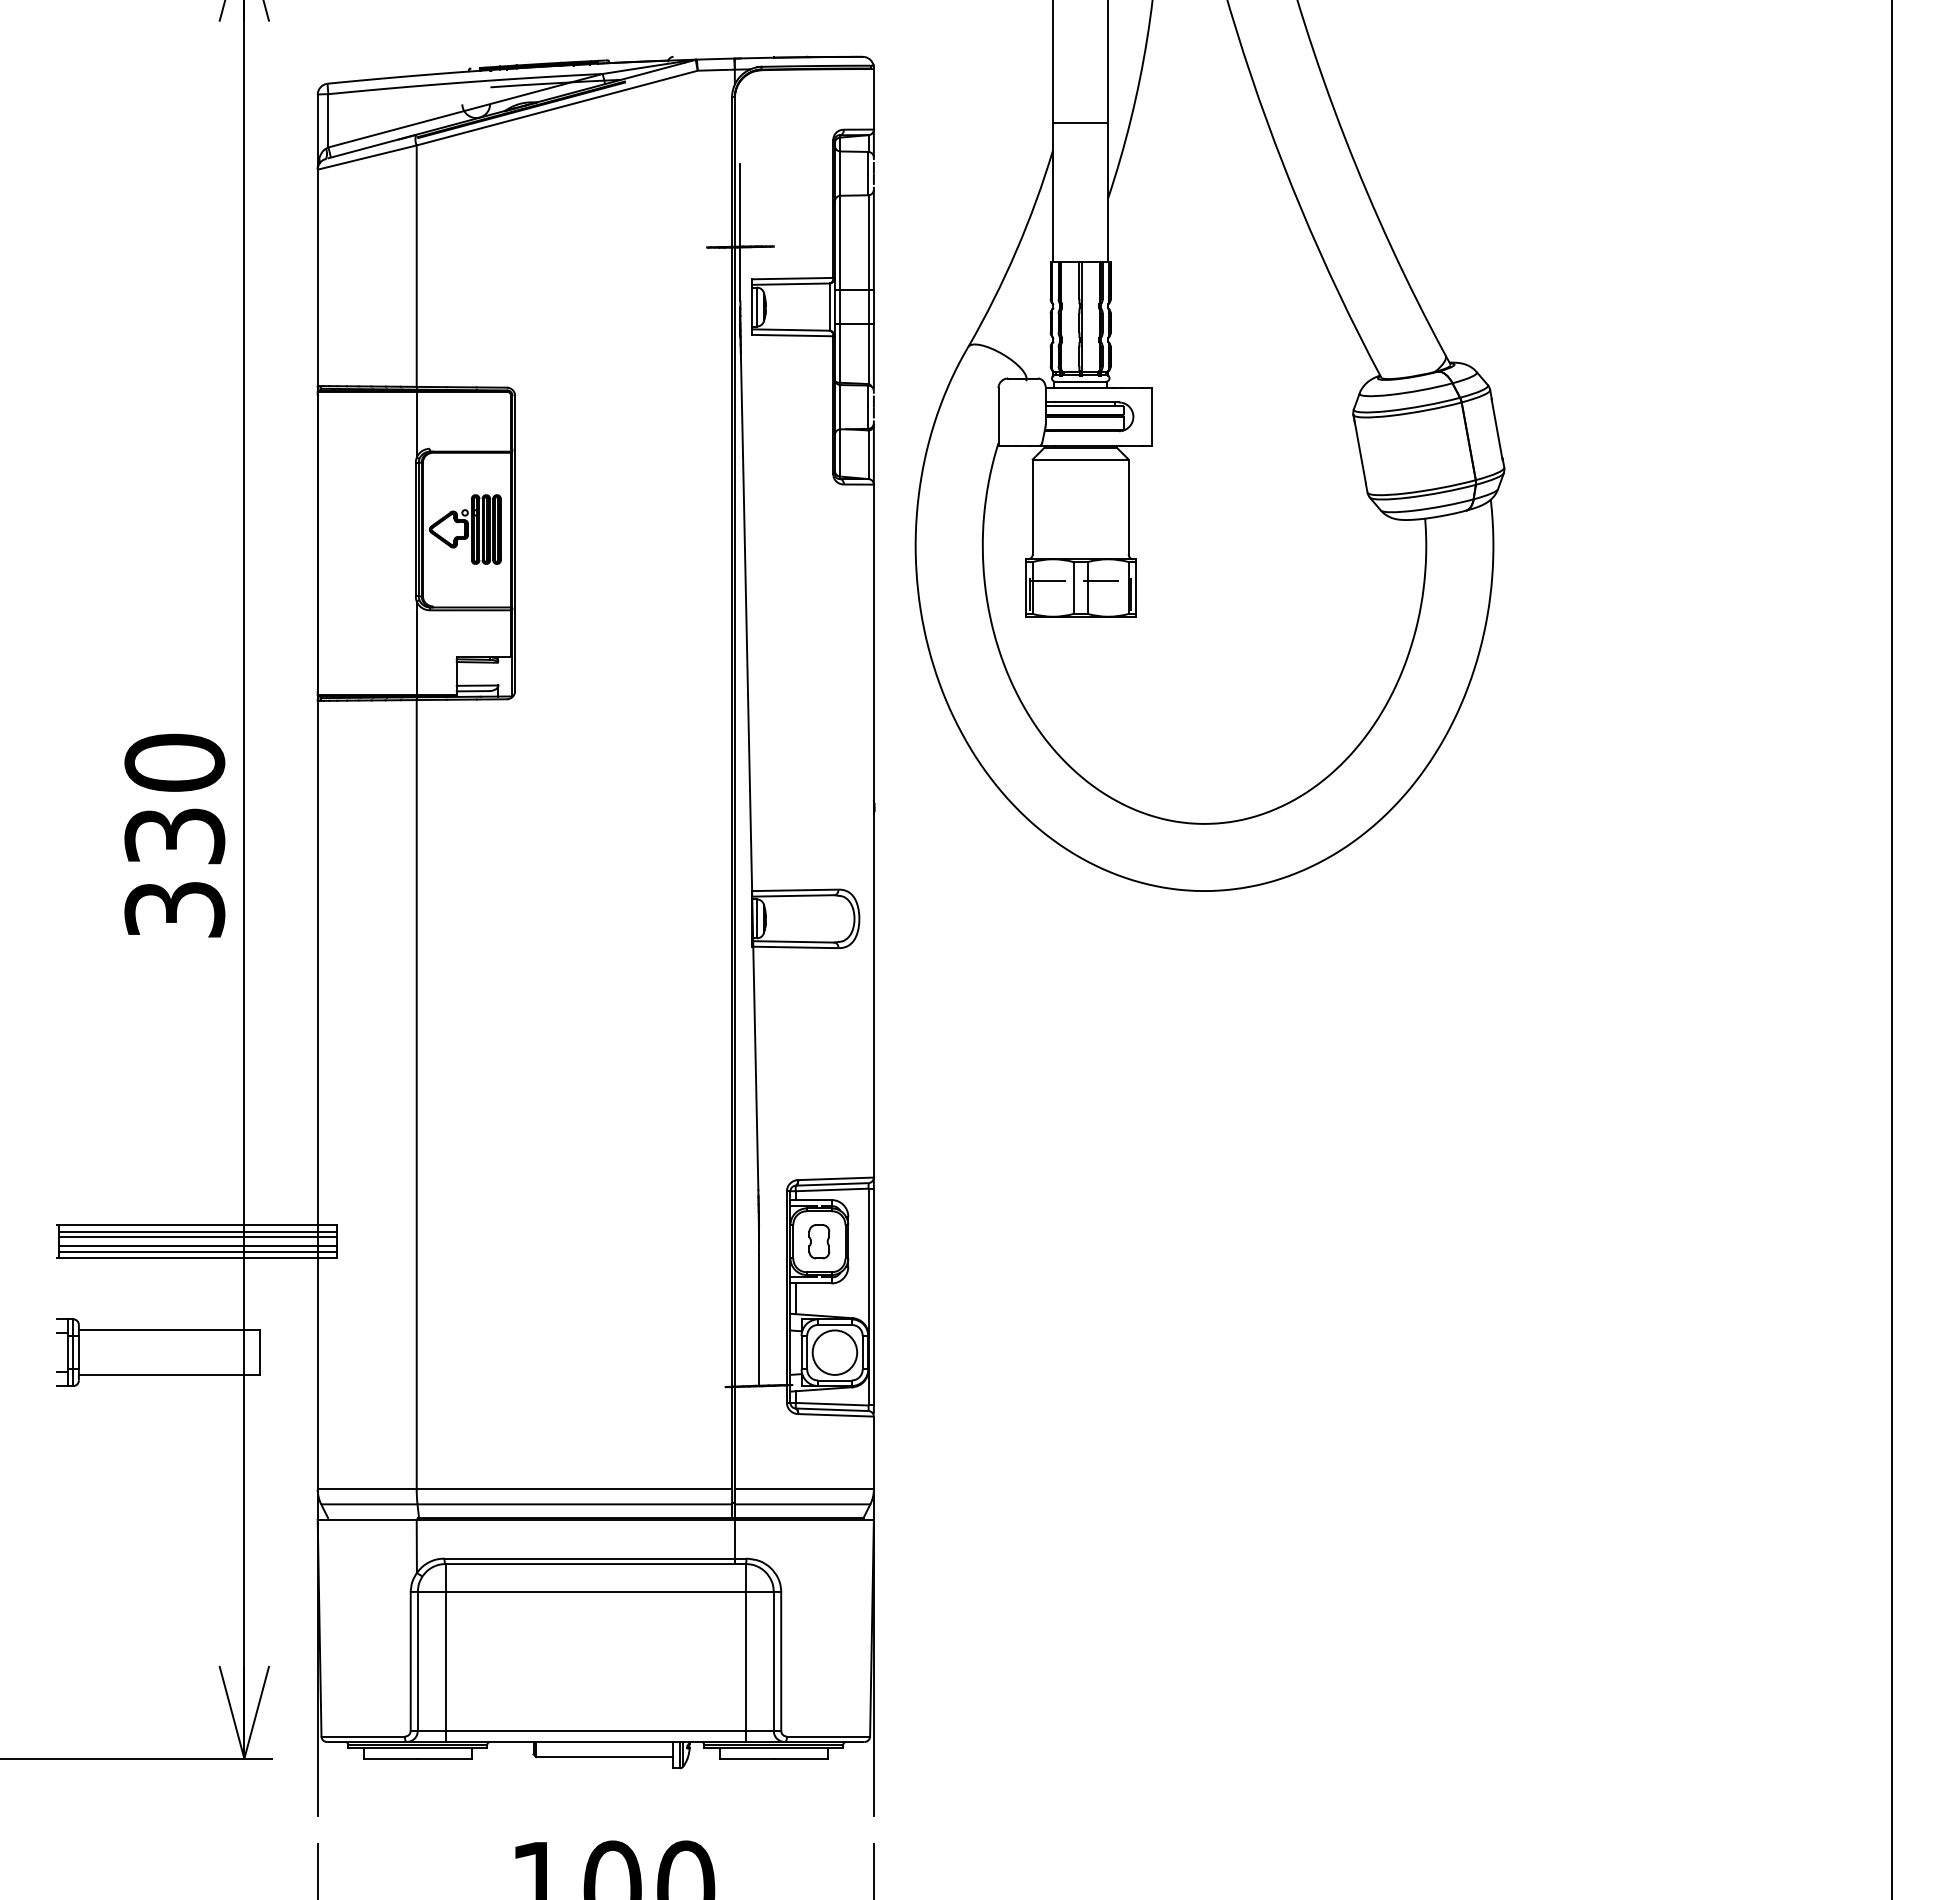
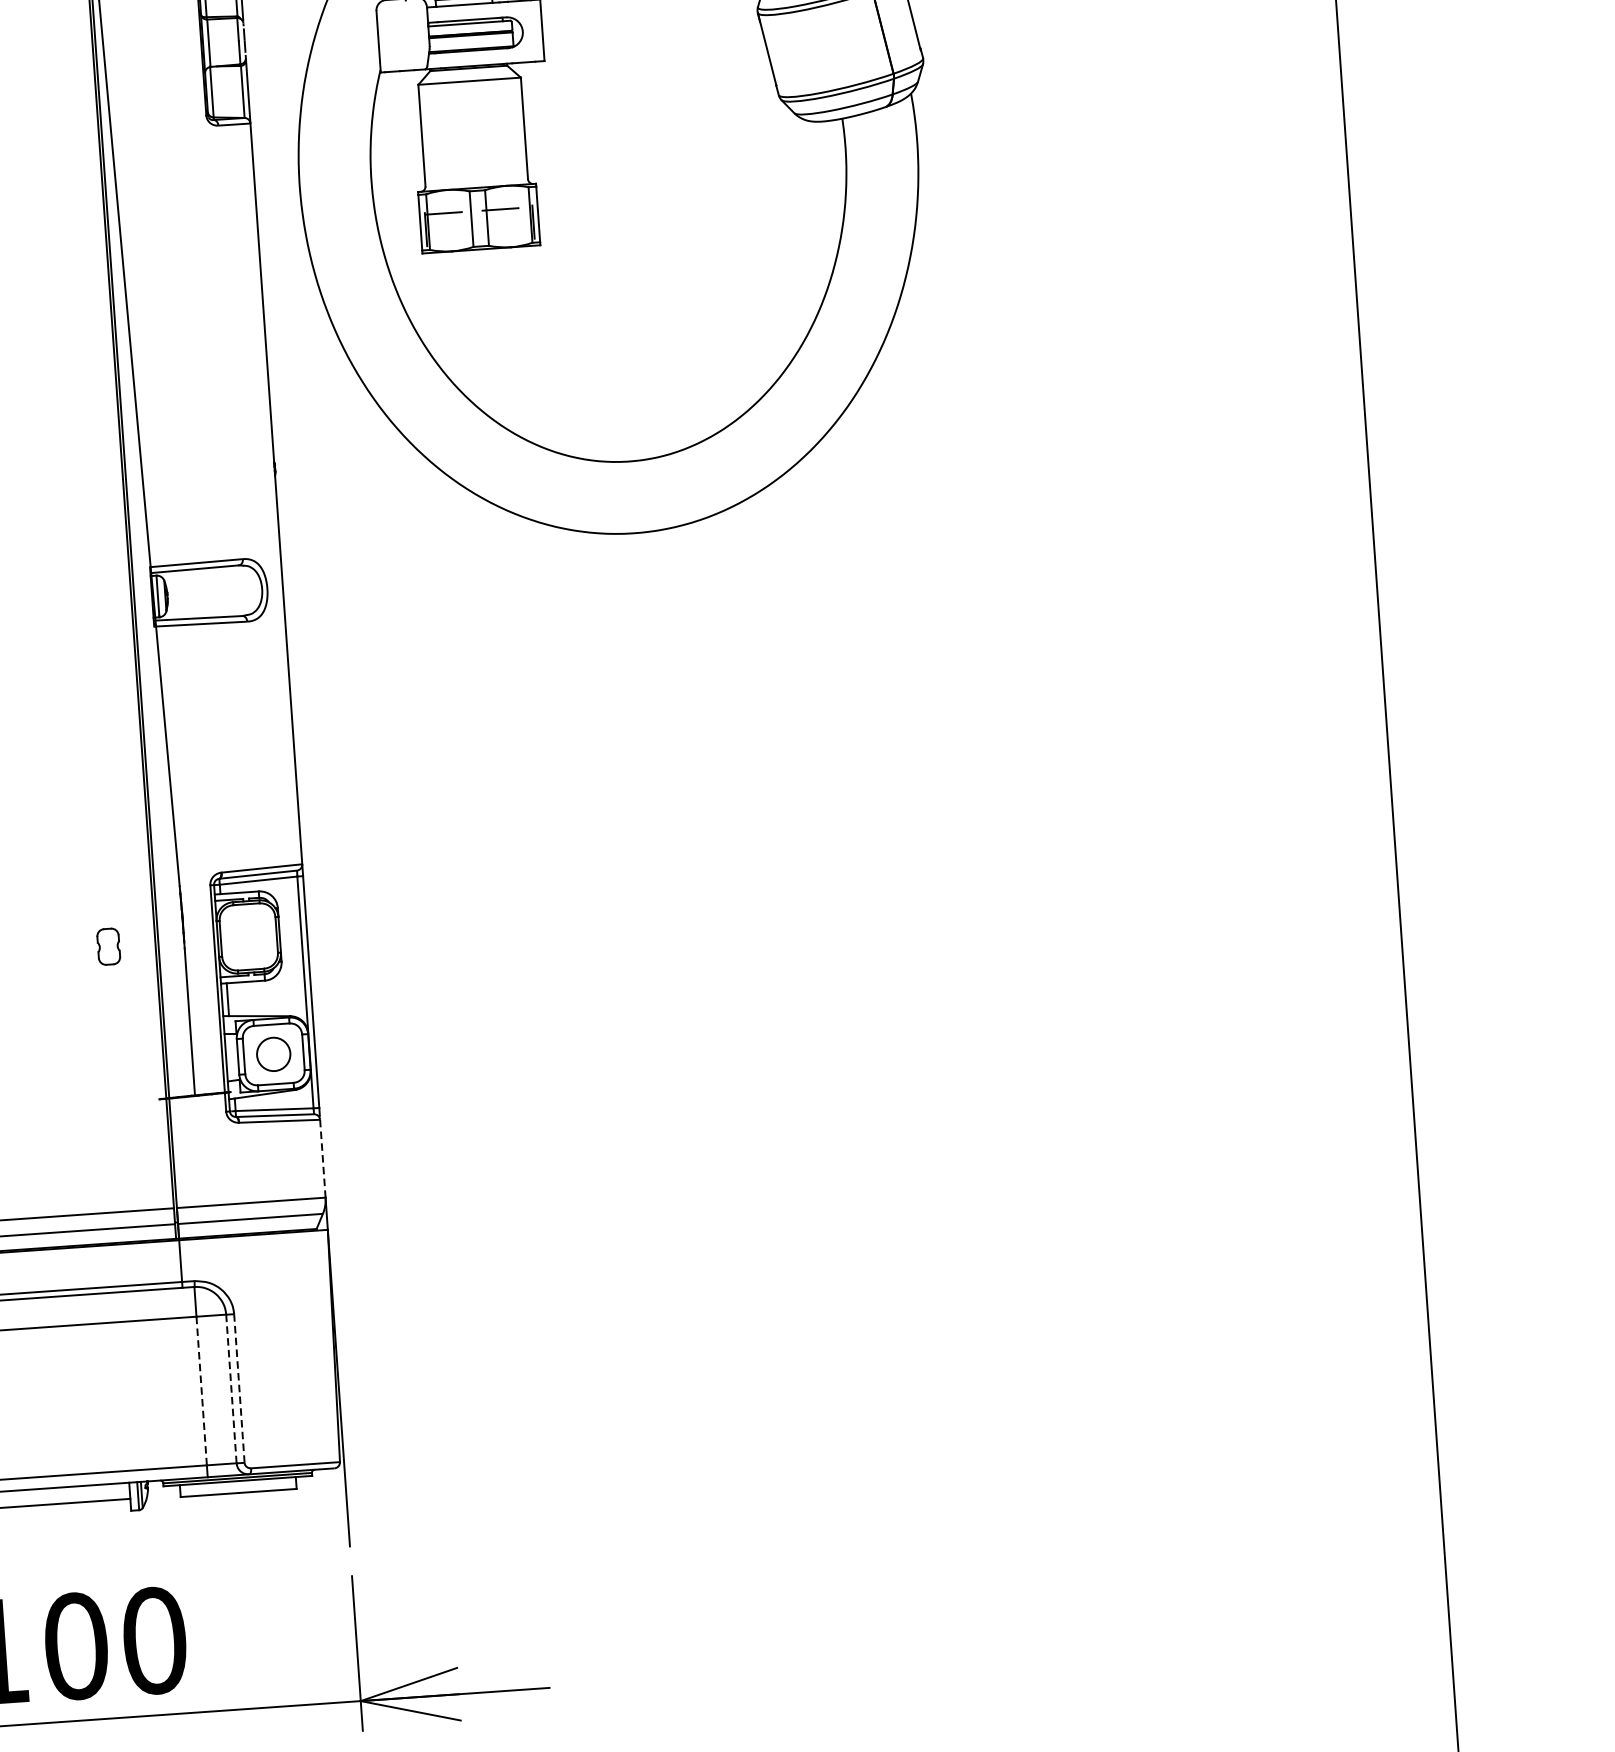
part: (819, 1241) -> (108, 946), moved
circle: (834, 1352) -> (273, 1054), size x0.7
line: (873, 1453) -> (322, 1159), solid -> dashed
line: (745, 1661) -> (201, 1391), solid -> dashed
line: (773, 1661) -> (231, 1389), solid -> dashed
line: (781, 1661) -> (239, 1388), solid -> dashed

